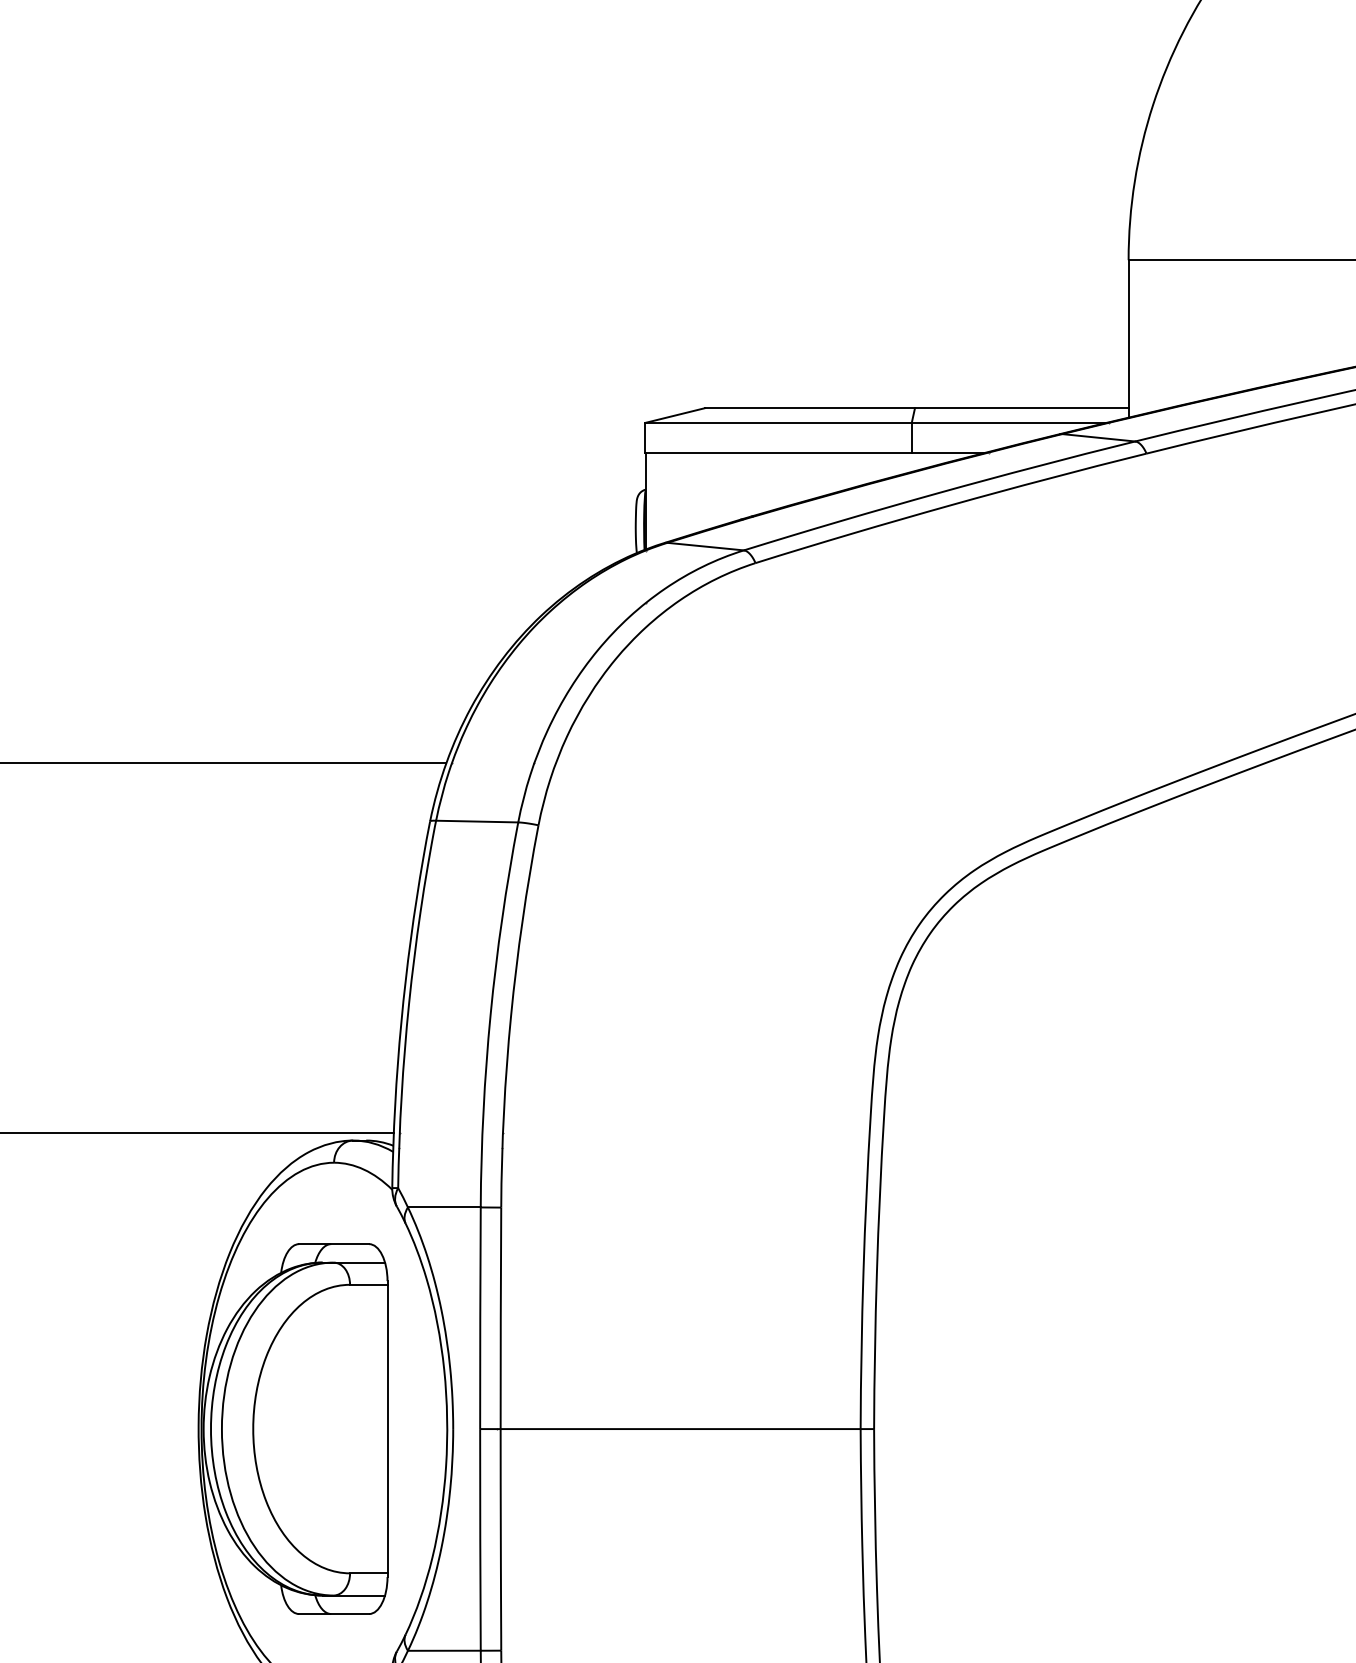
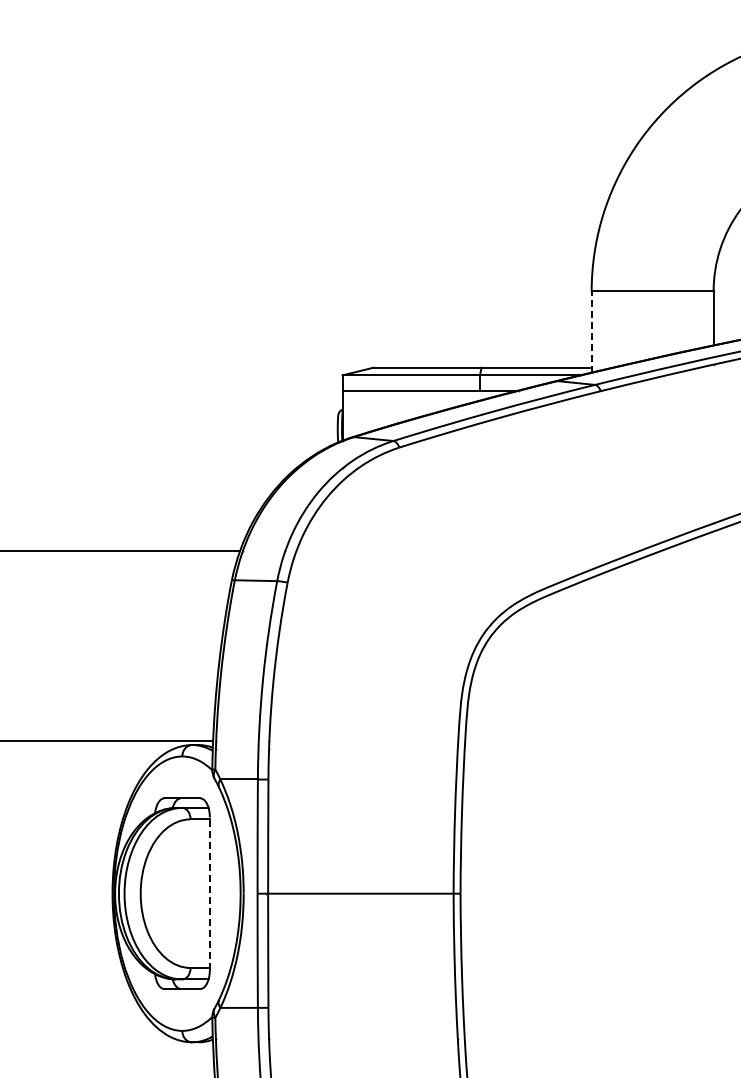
line: (1128, 339) -> (591, 332), solid -> dashed
line: (386, 1428) -> (209, 893), solid -> dashed

